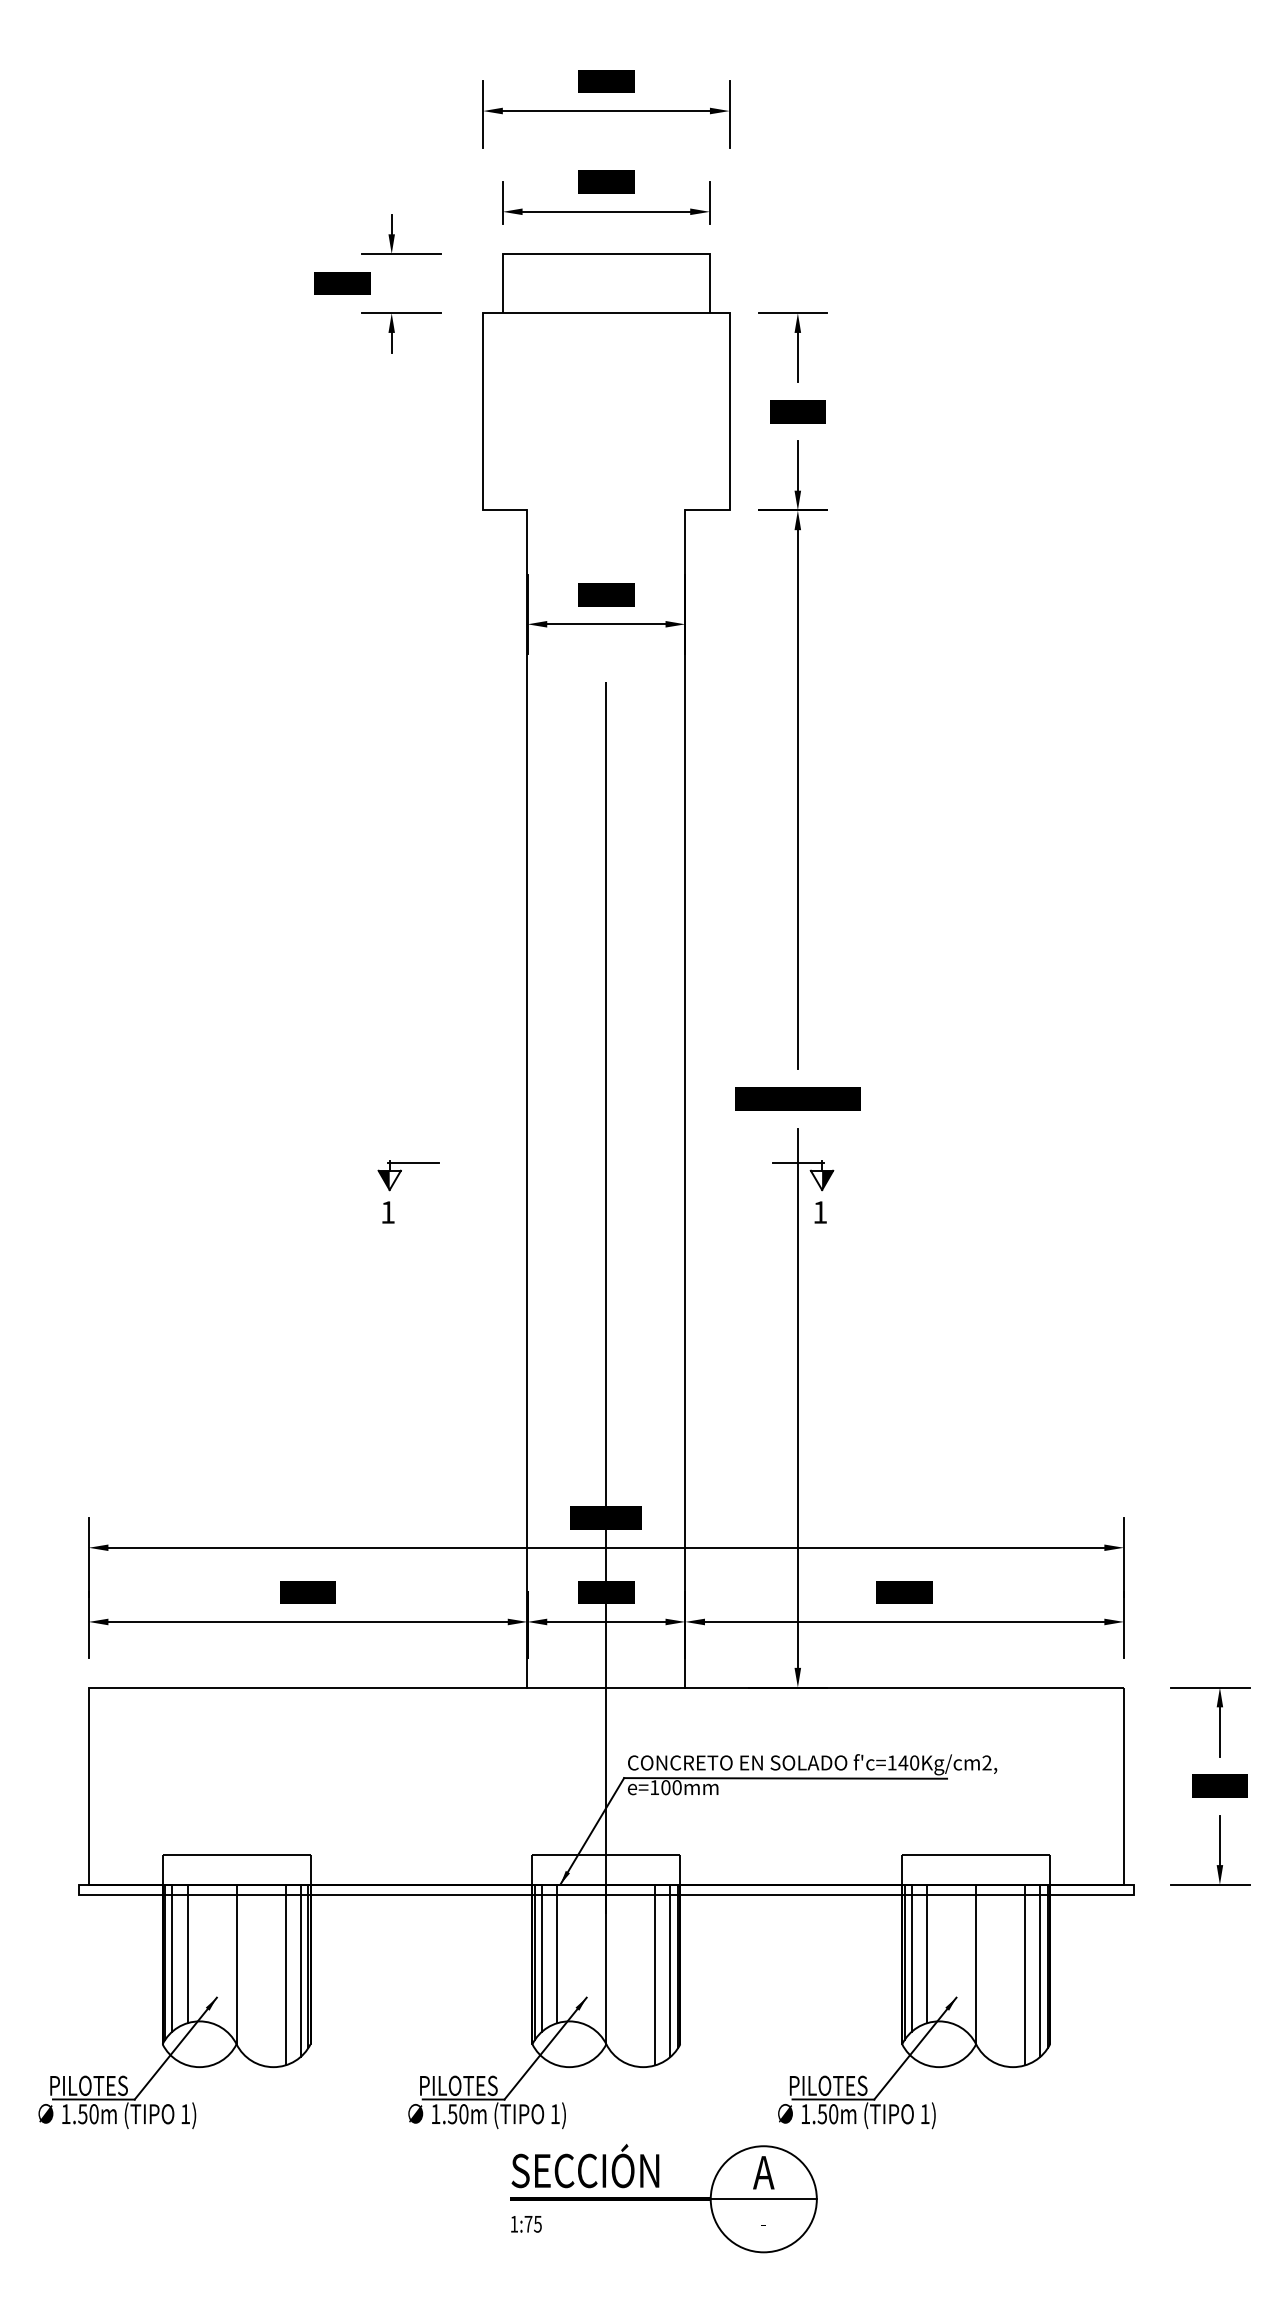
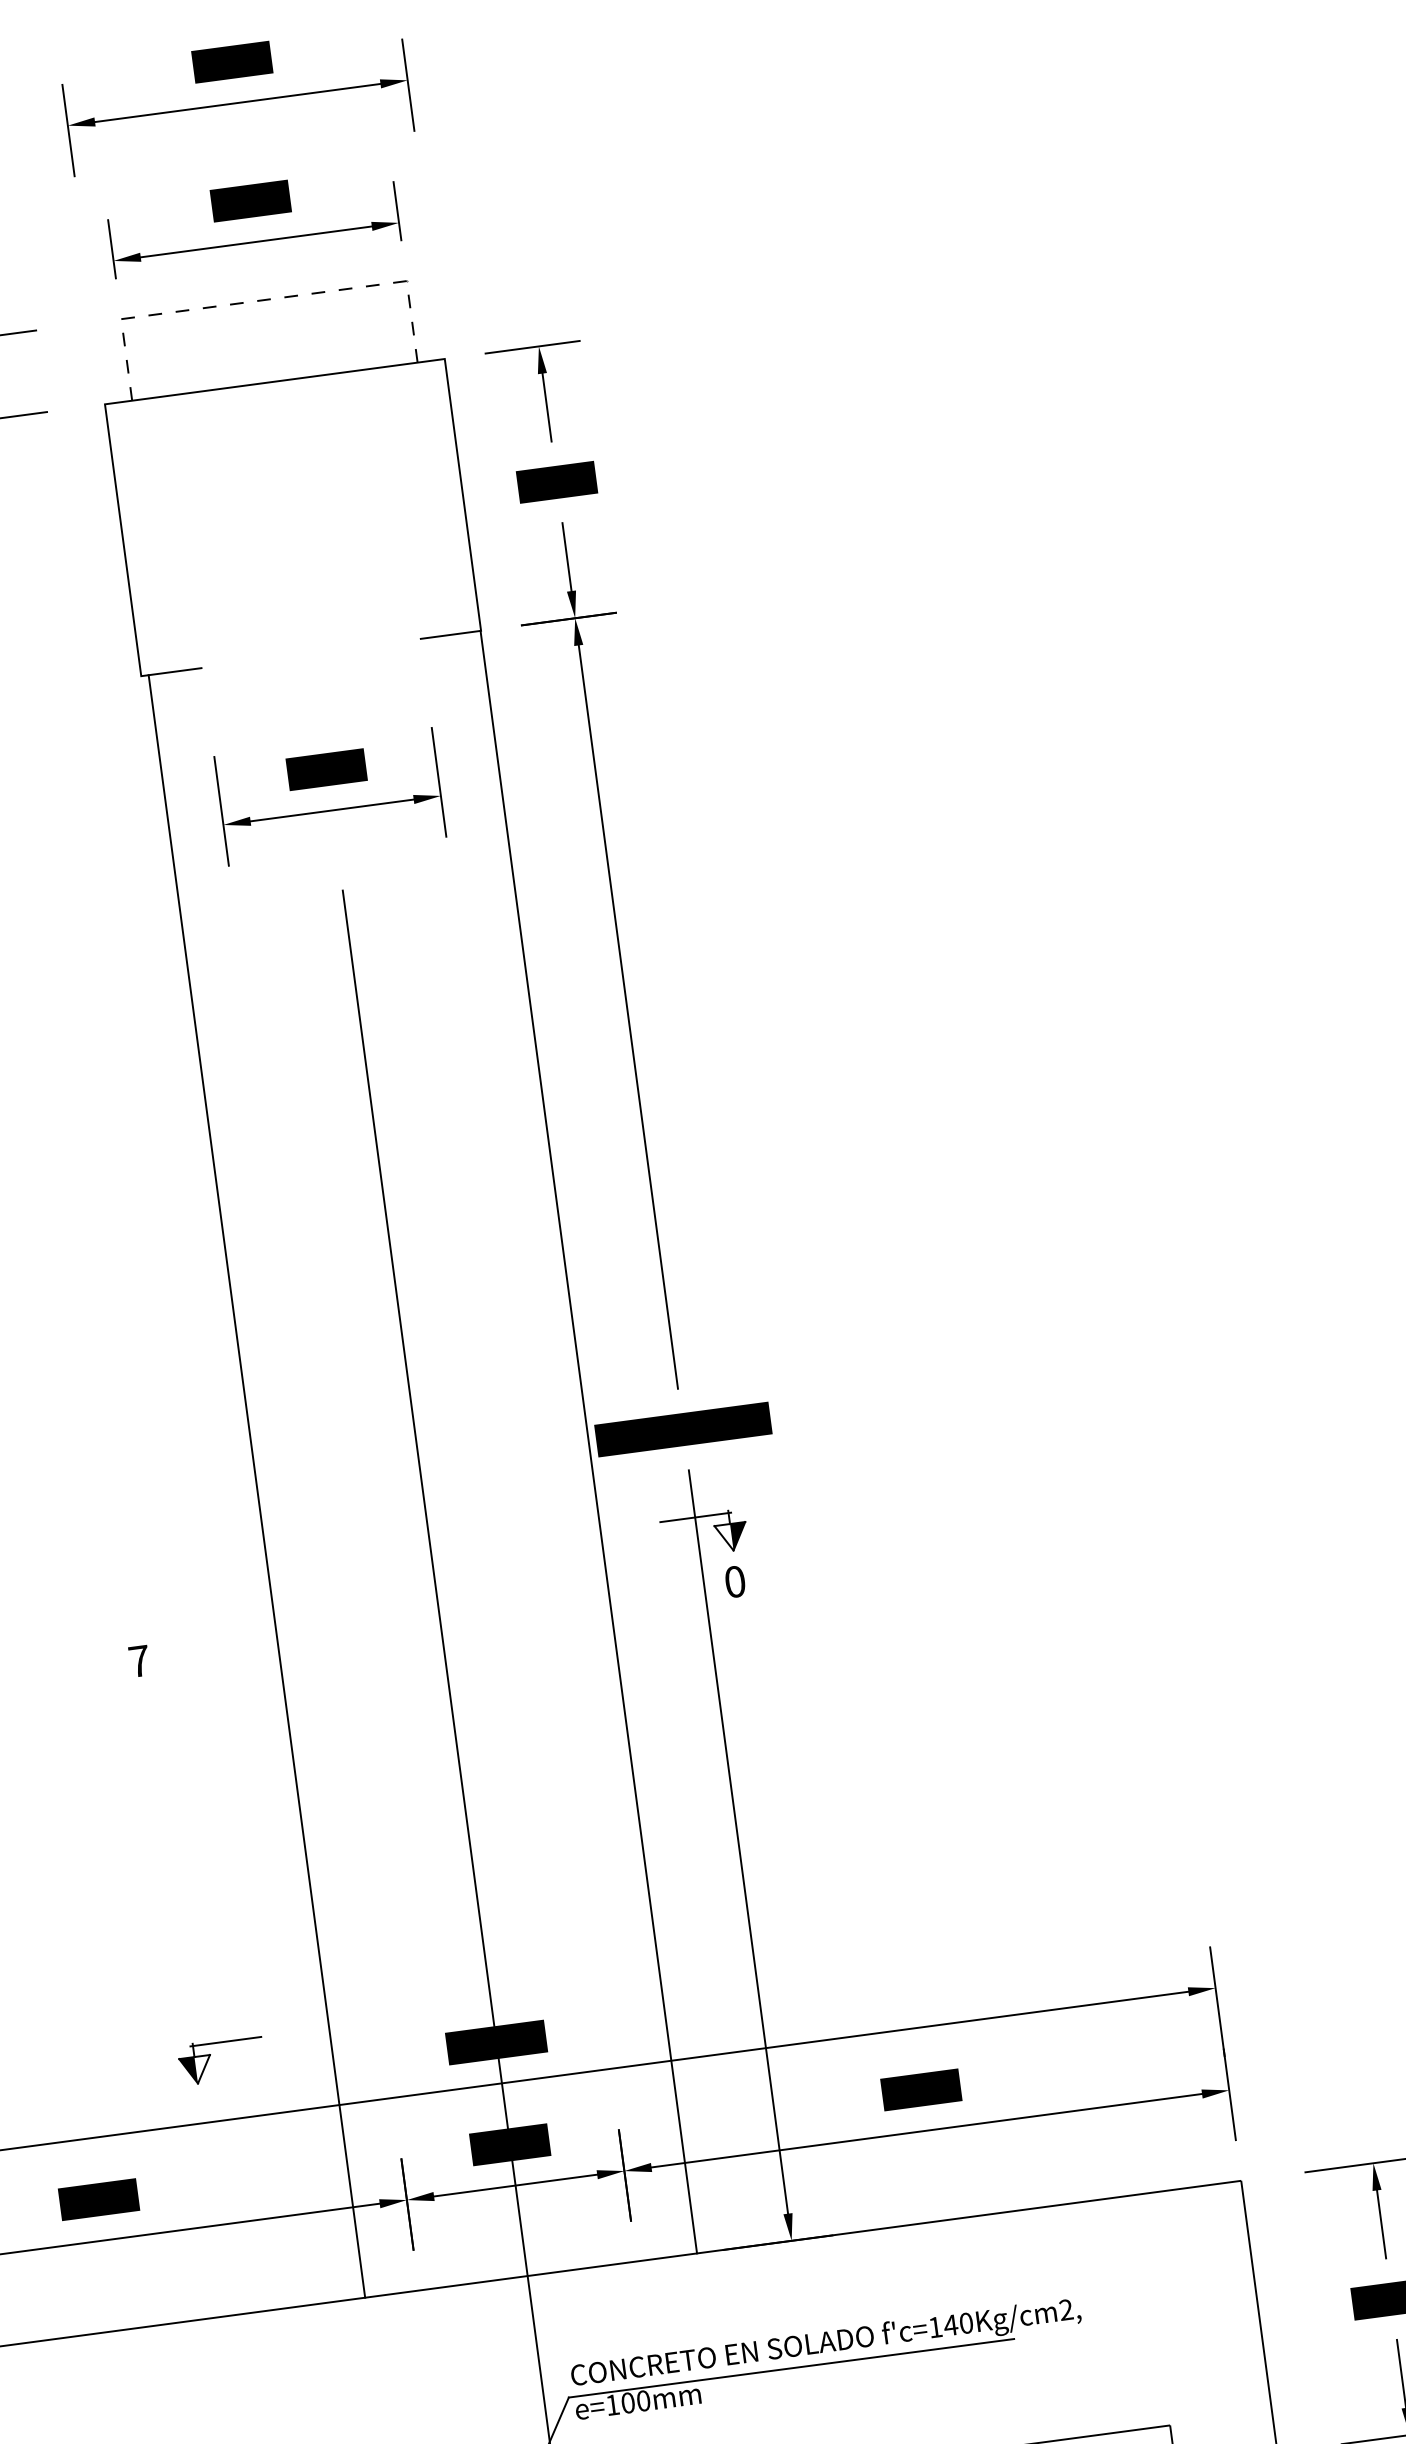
line: (606, 254) -> (264, 300), solid -> dashed
line: (527, 1098) -> (256, 1485), moved
line: (685, 1098) -> (589, 1441), moved
part: (401, 1171) -> (210, 2055), moved
text: (388, 1212) -> (140, 1661), 1 -> 7
text: (820, 1212) -> (735, 1581), 1 -> 0

